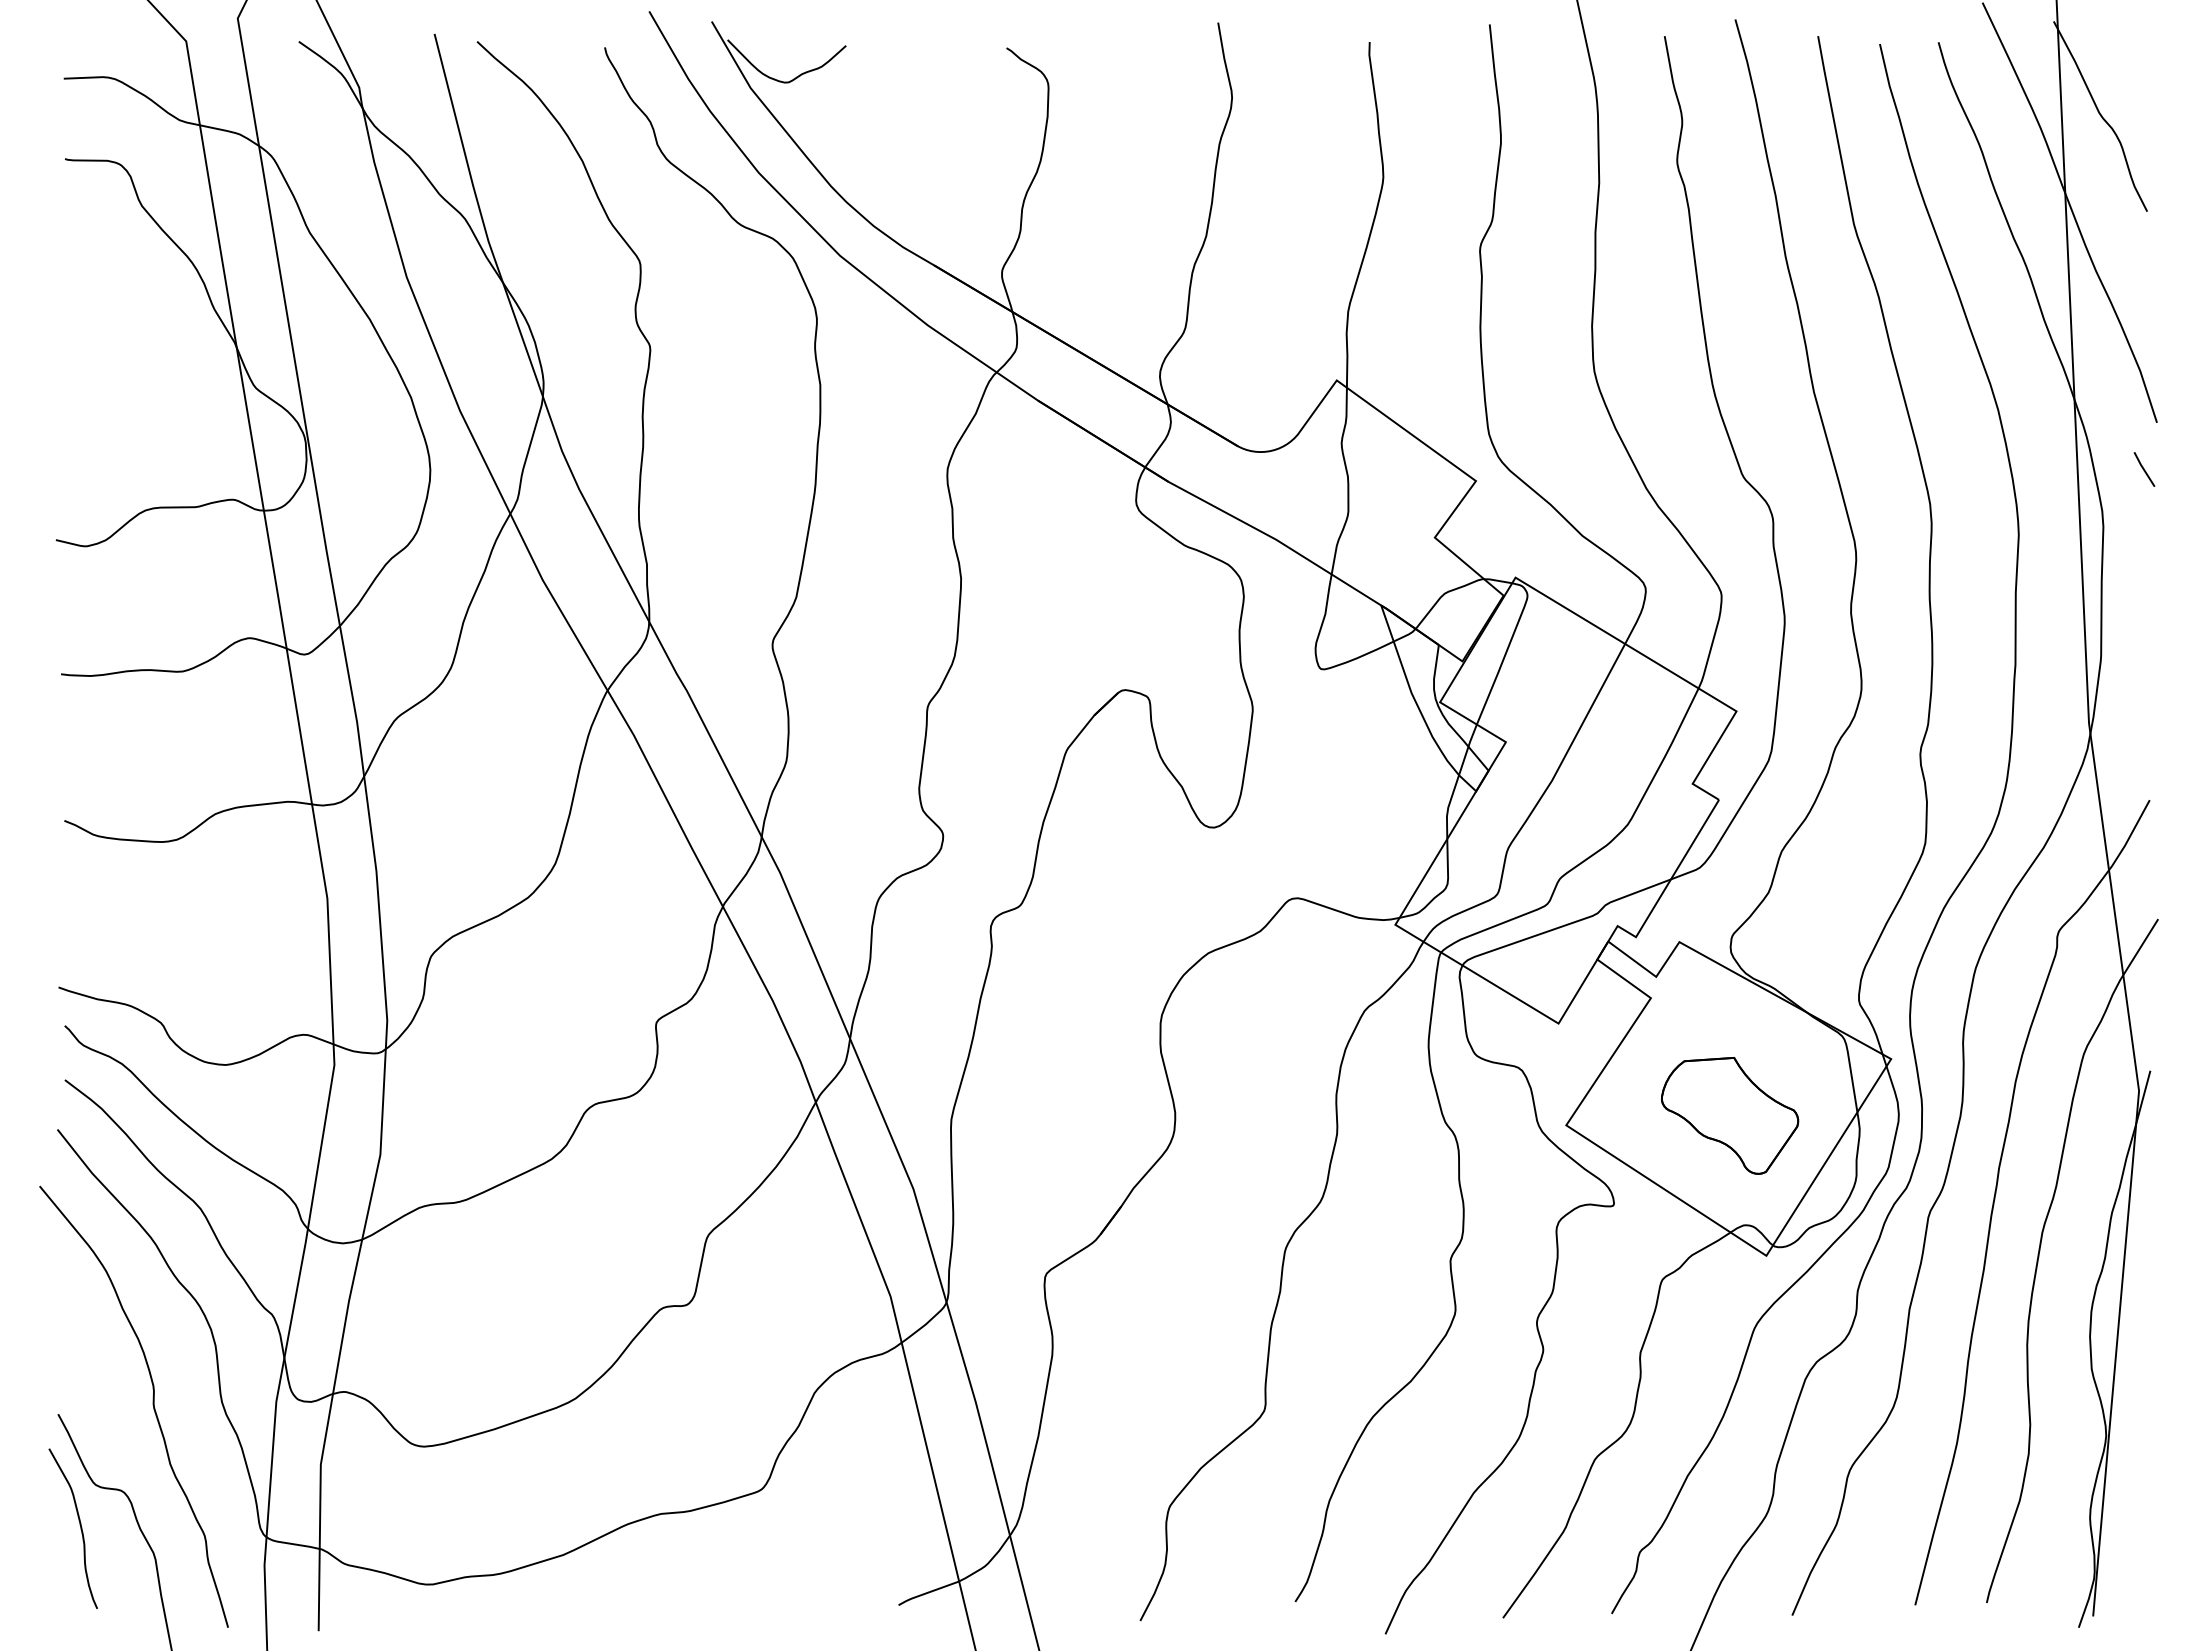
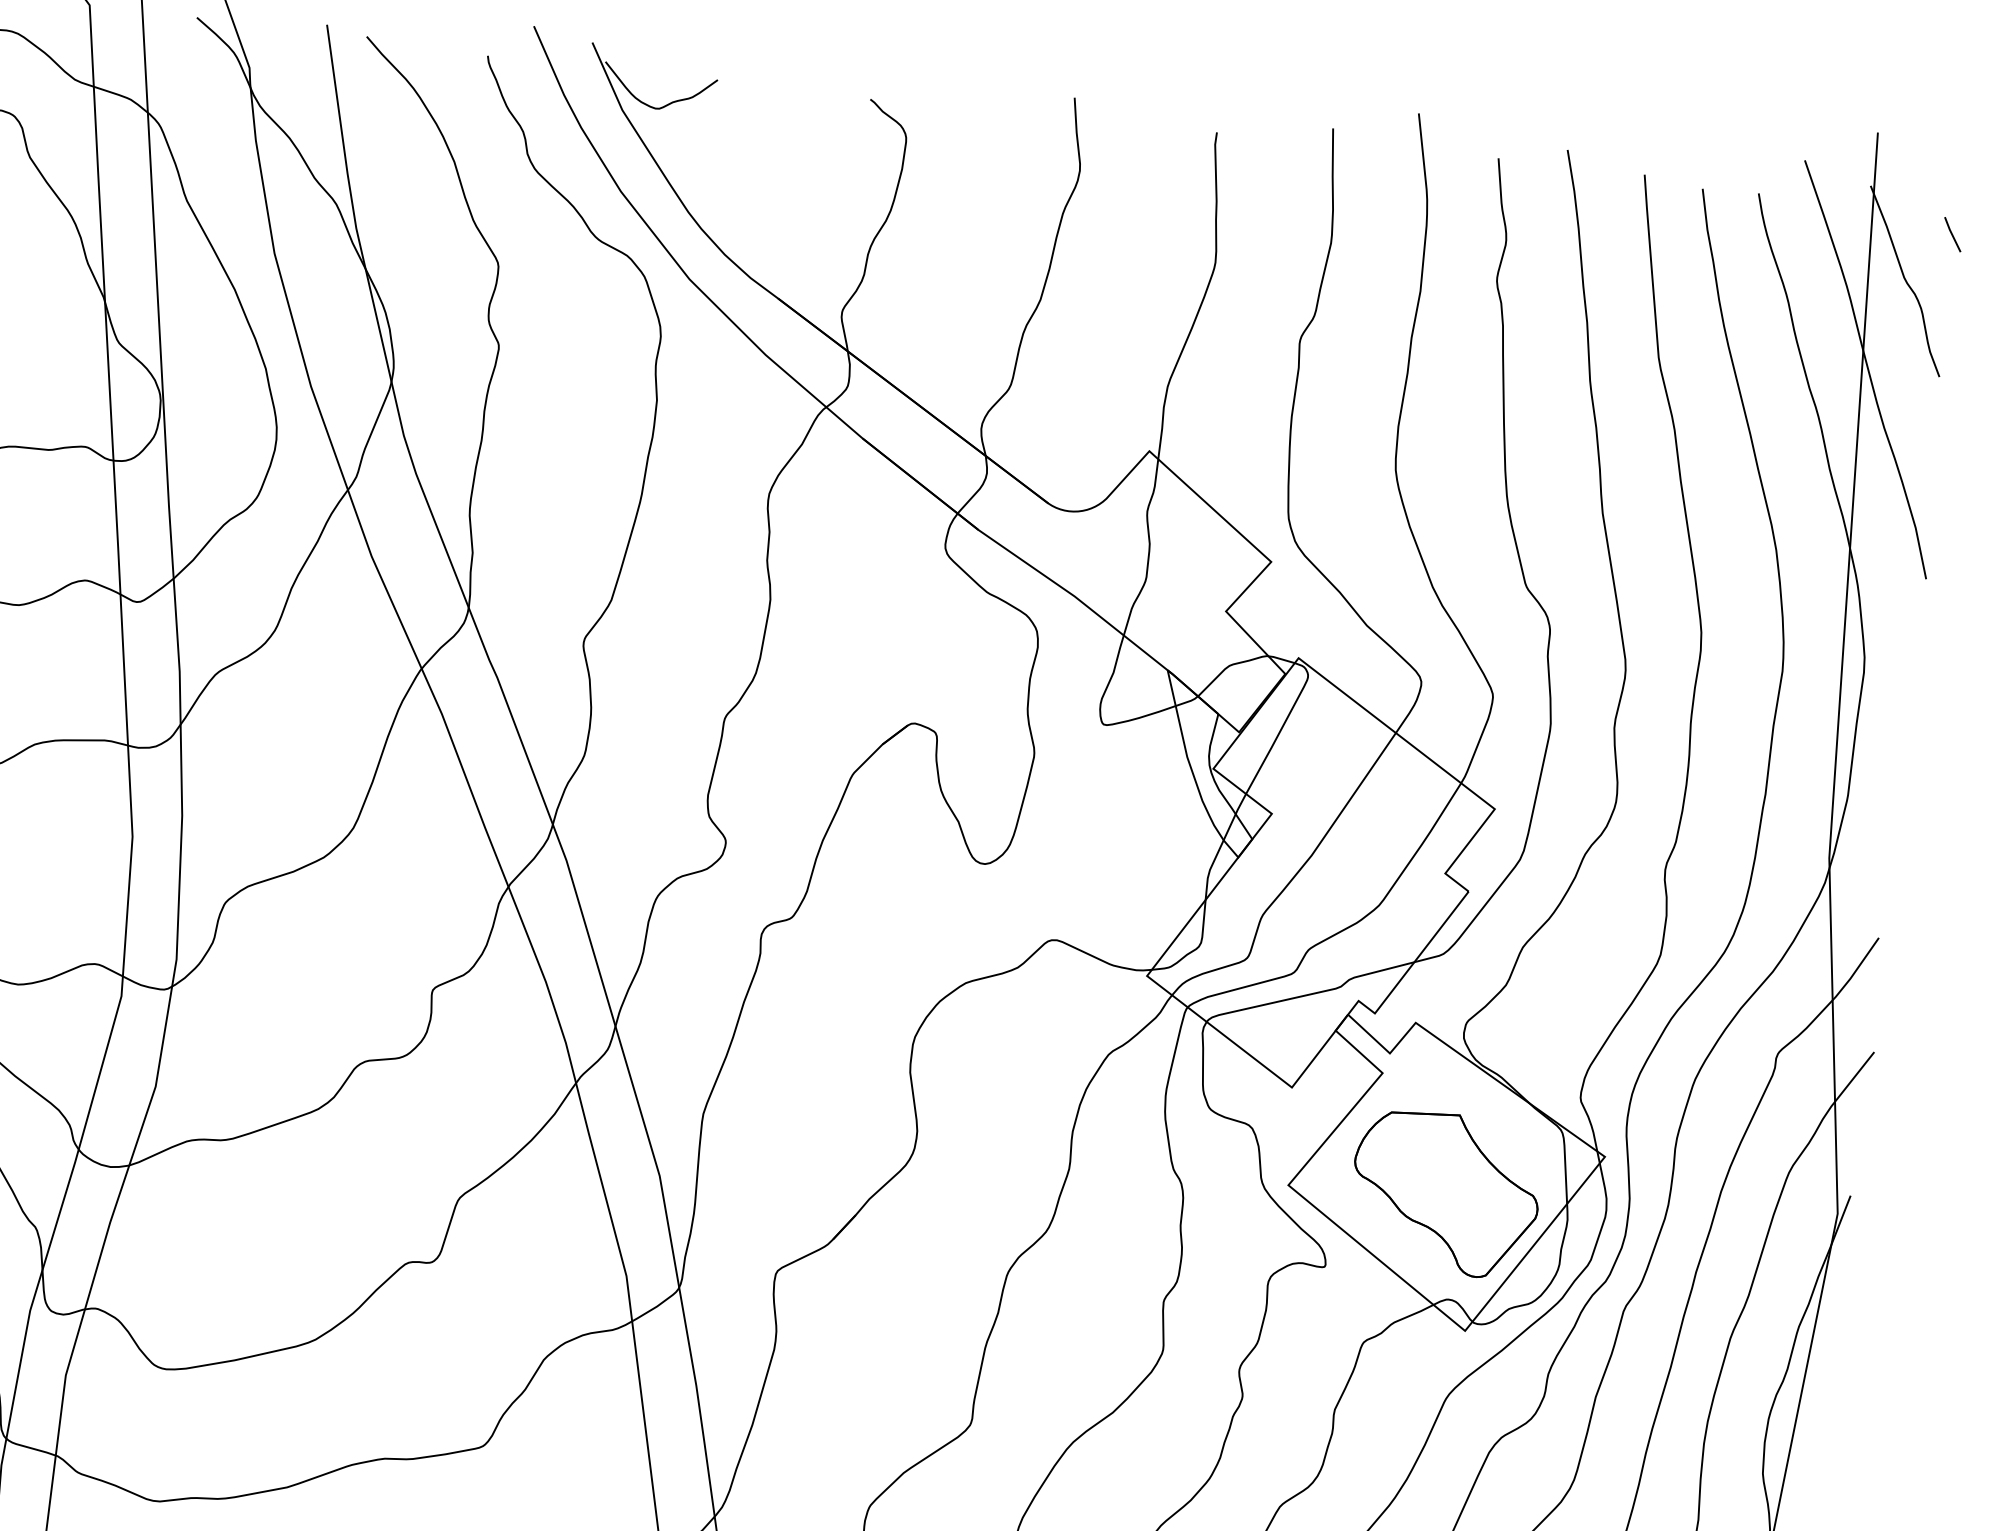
line: (2144, 469) -> (1952, 234), moved
part: (1729, 1115) -> (1444, 1193), size x1.43

